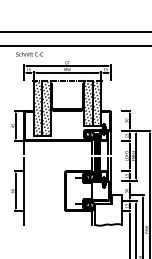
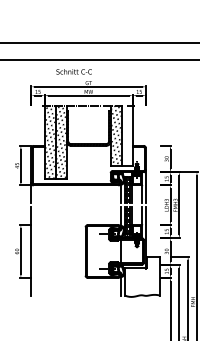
text: (29, 54) -> (73, 71), moved
hatch: (96, 102) -> (126, 135), removed

